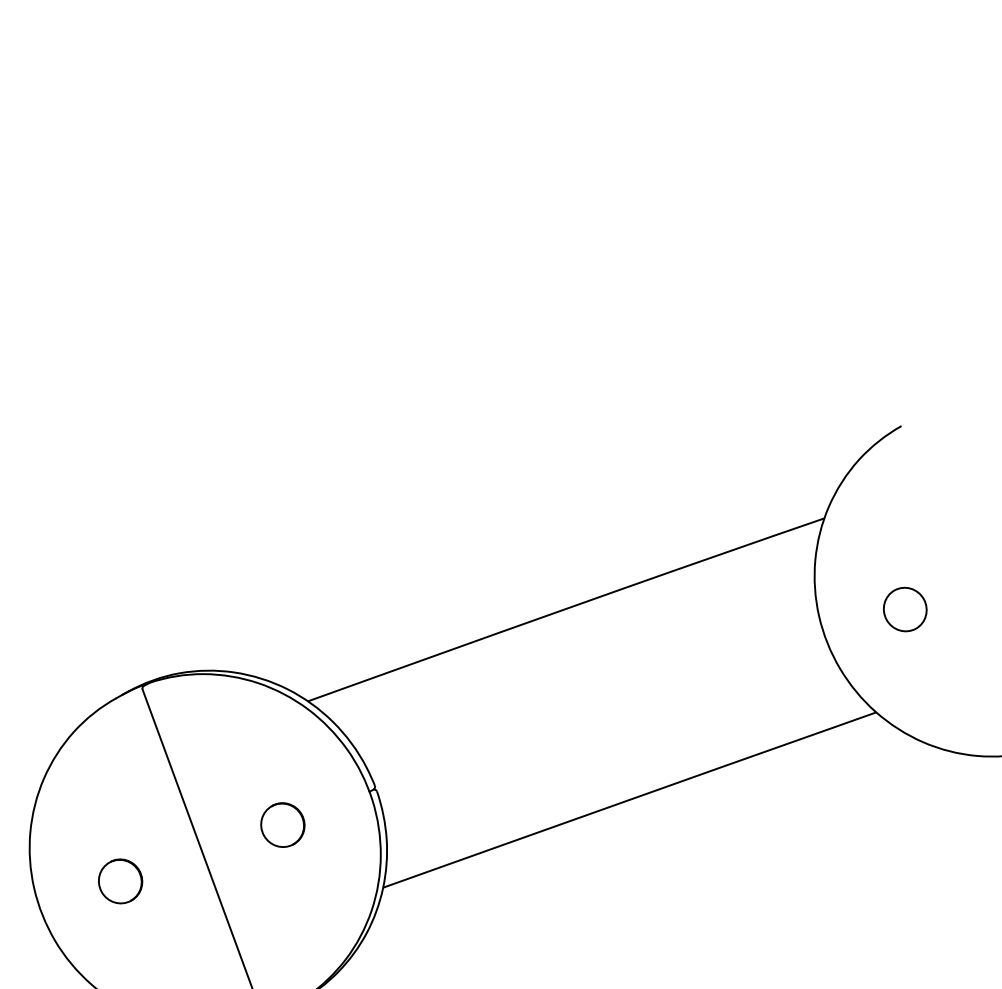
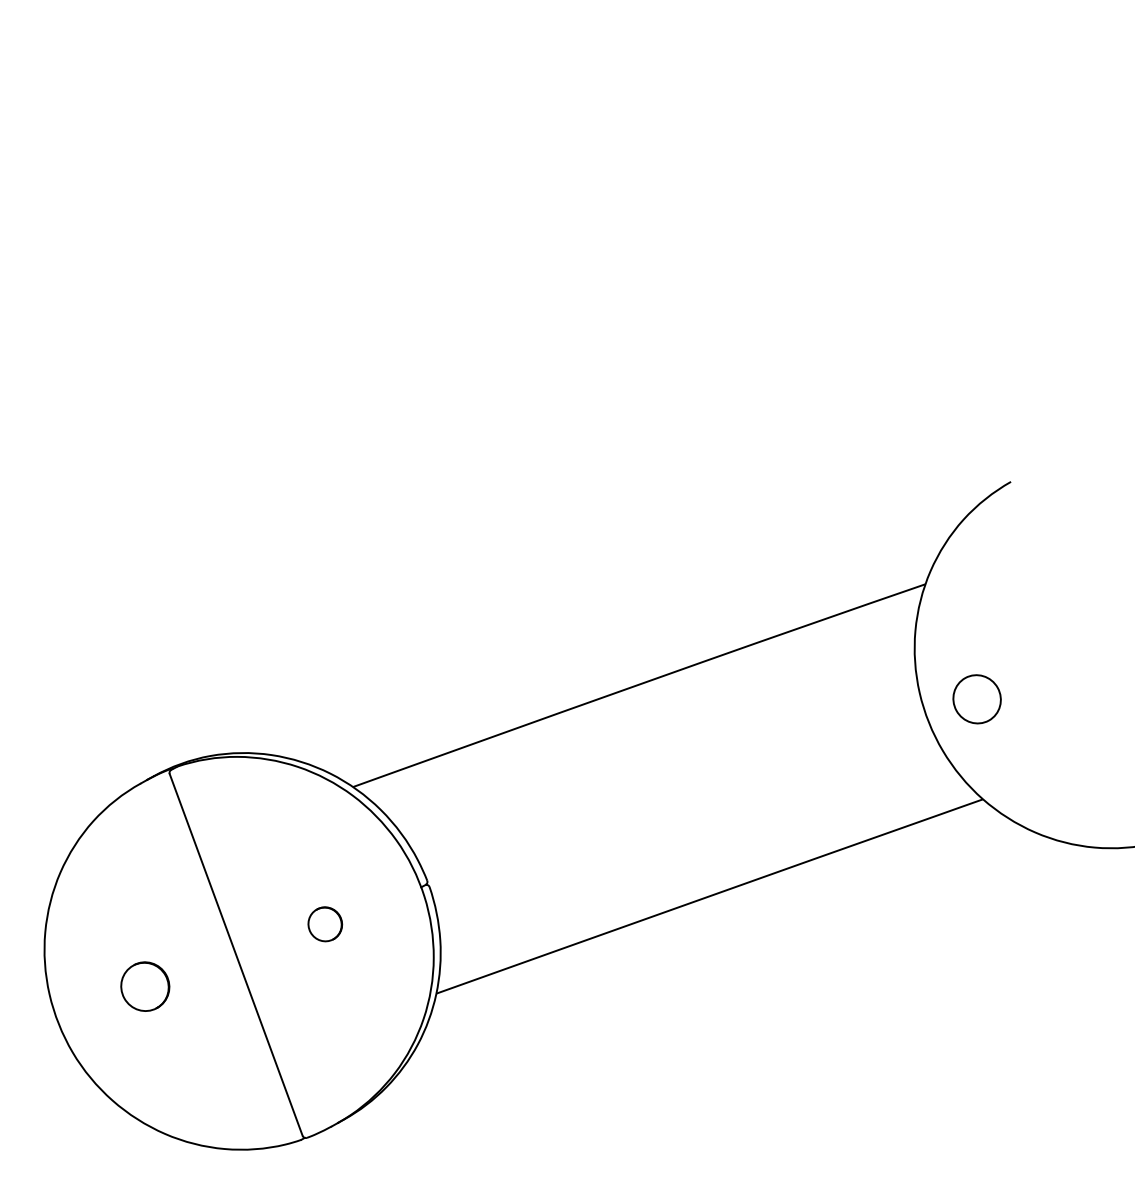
part: (904, 609) -> (976, 699), moved
part: (283, 825) -> (325, 924), size x0.7

